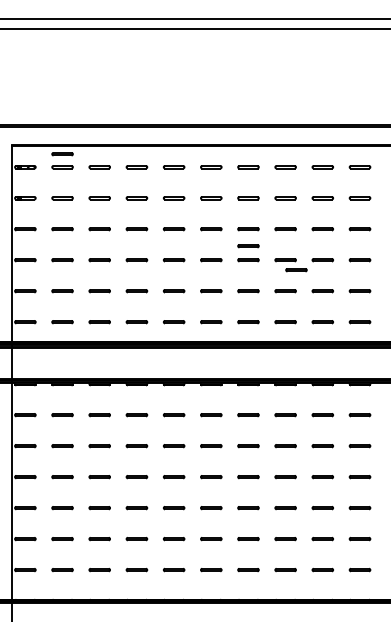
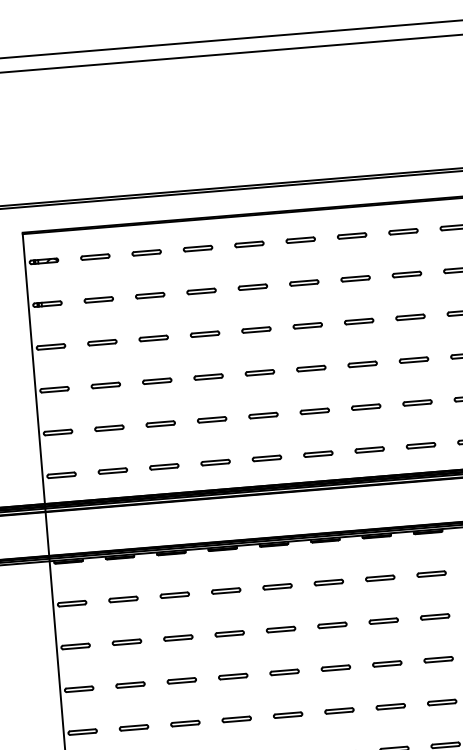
line: (62, 154) -> (93, 239), removed
line: (248, 246) -> (361, 345), removed
line: (296, 270) -> (430, 373), removed

